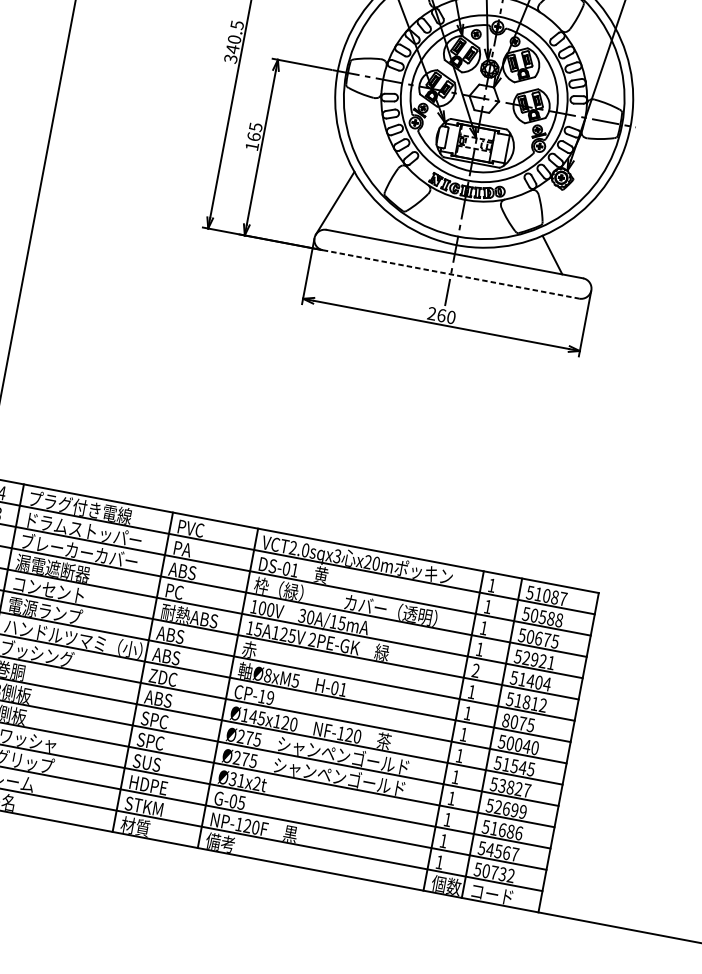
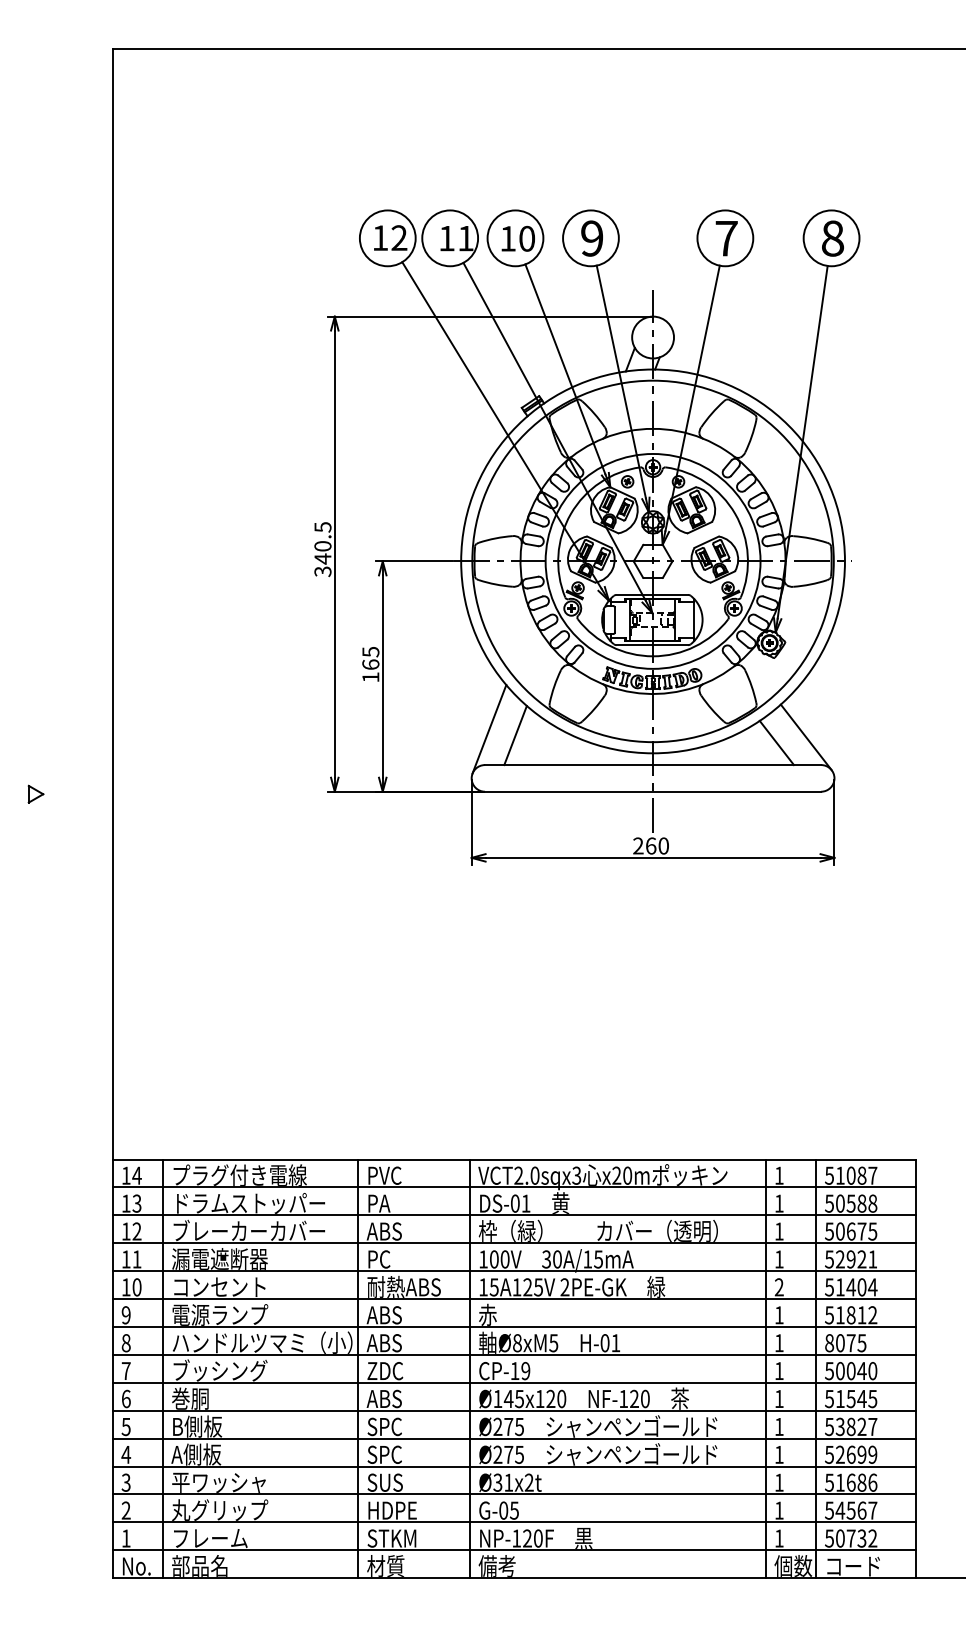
line: (354, 211) -> (515, 735), added
line: (575, 255) -> (805, 737), added
line: (451, 274) -> (653, 791), dashed -> solid

